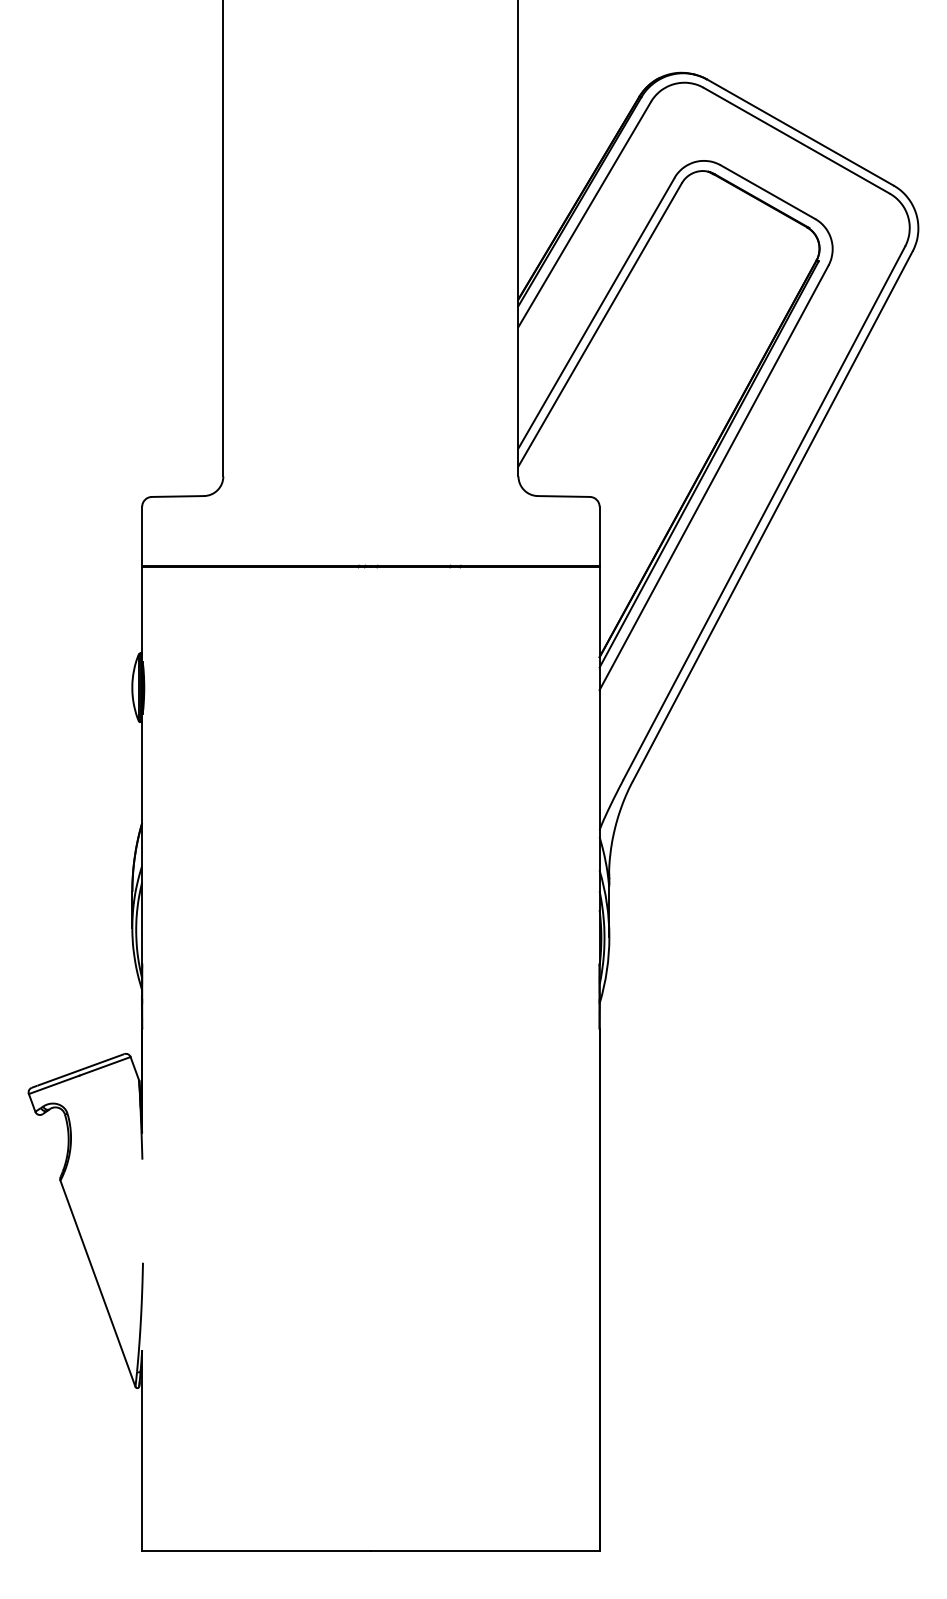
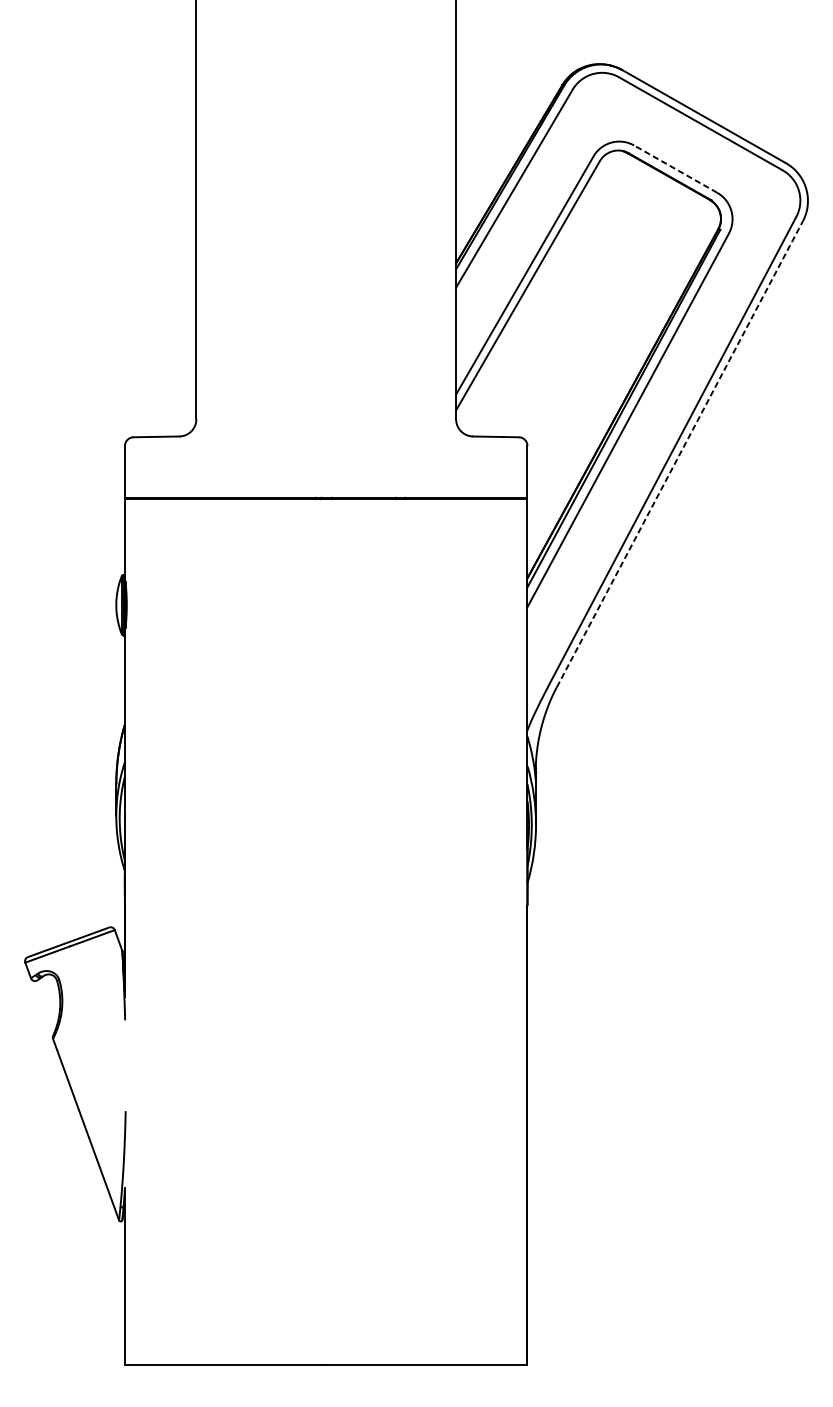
line: (767, 191) -> (675, 168), solid -> dashed
line: (773, 515) -> (680, 453), solid -> dashed

